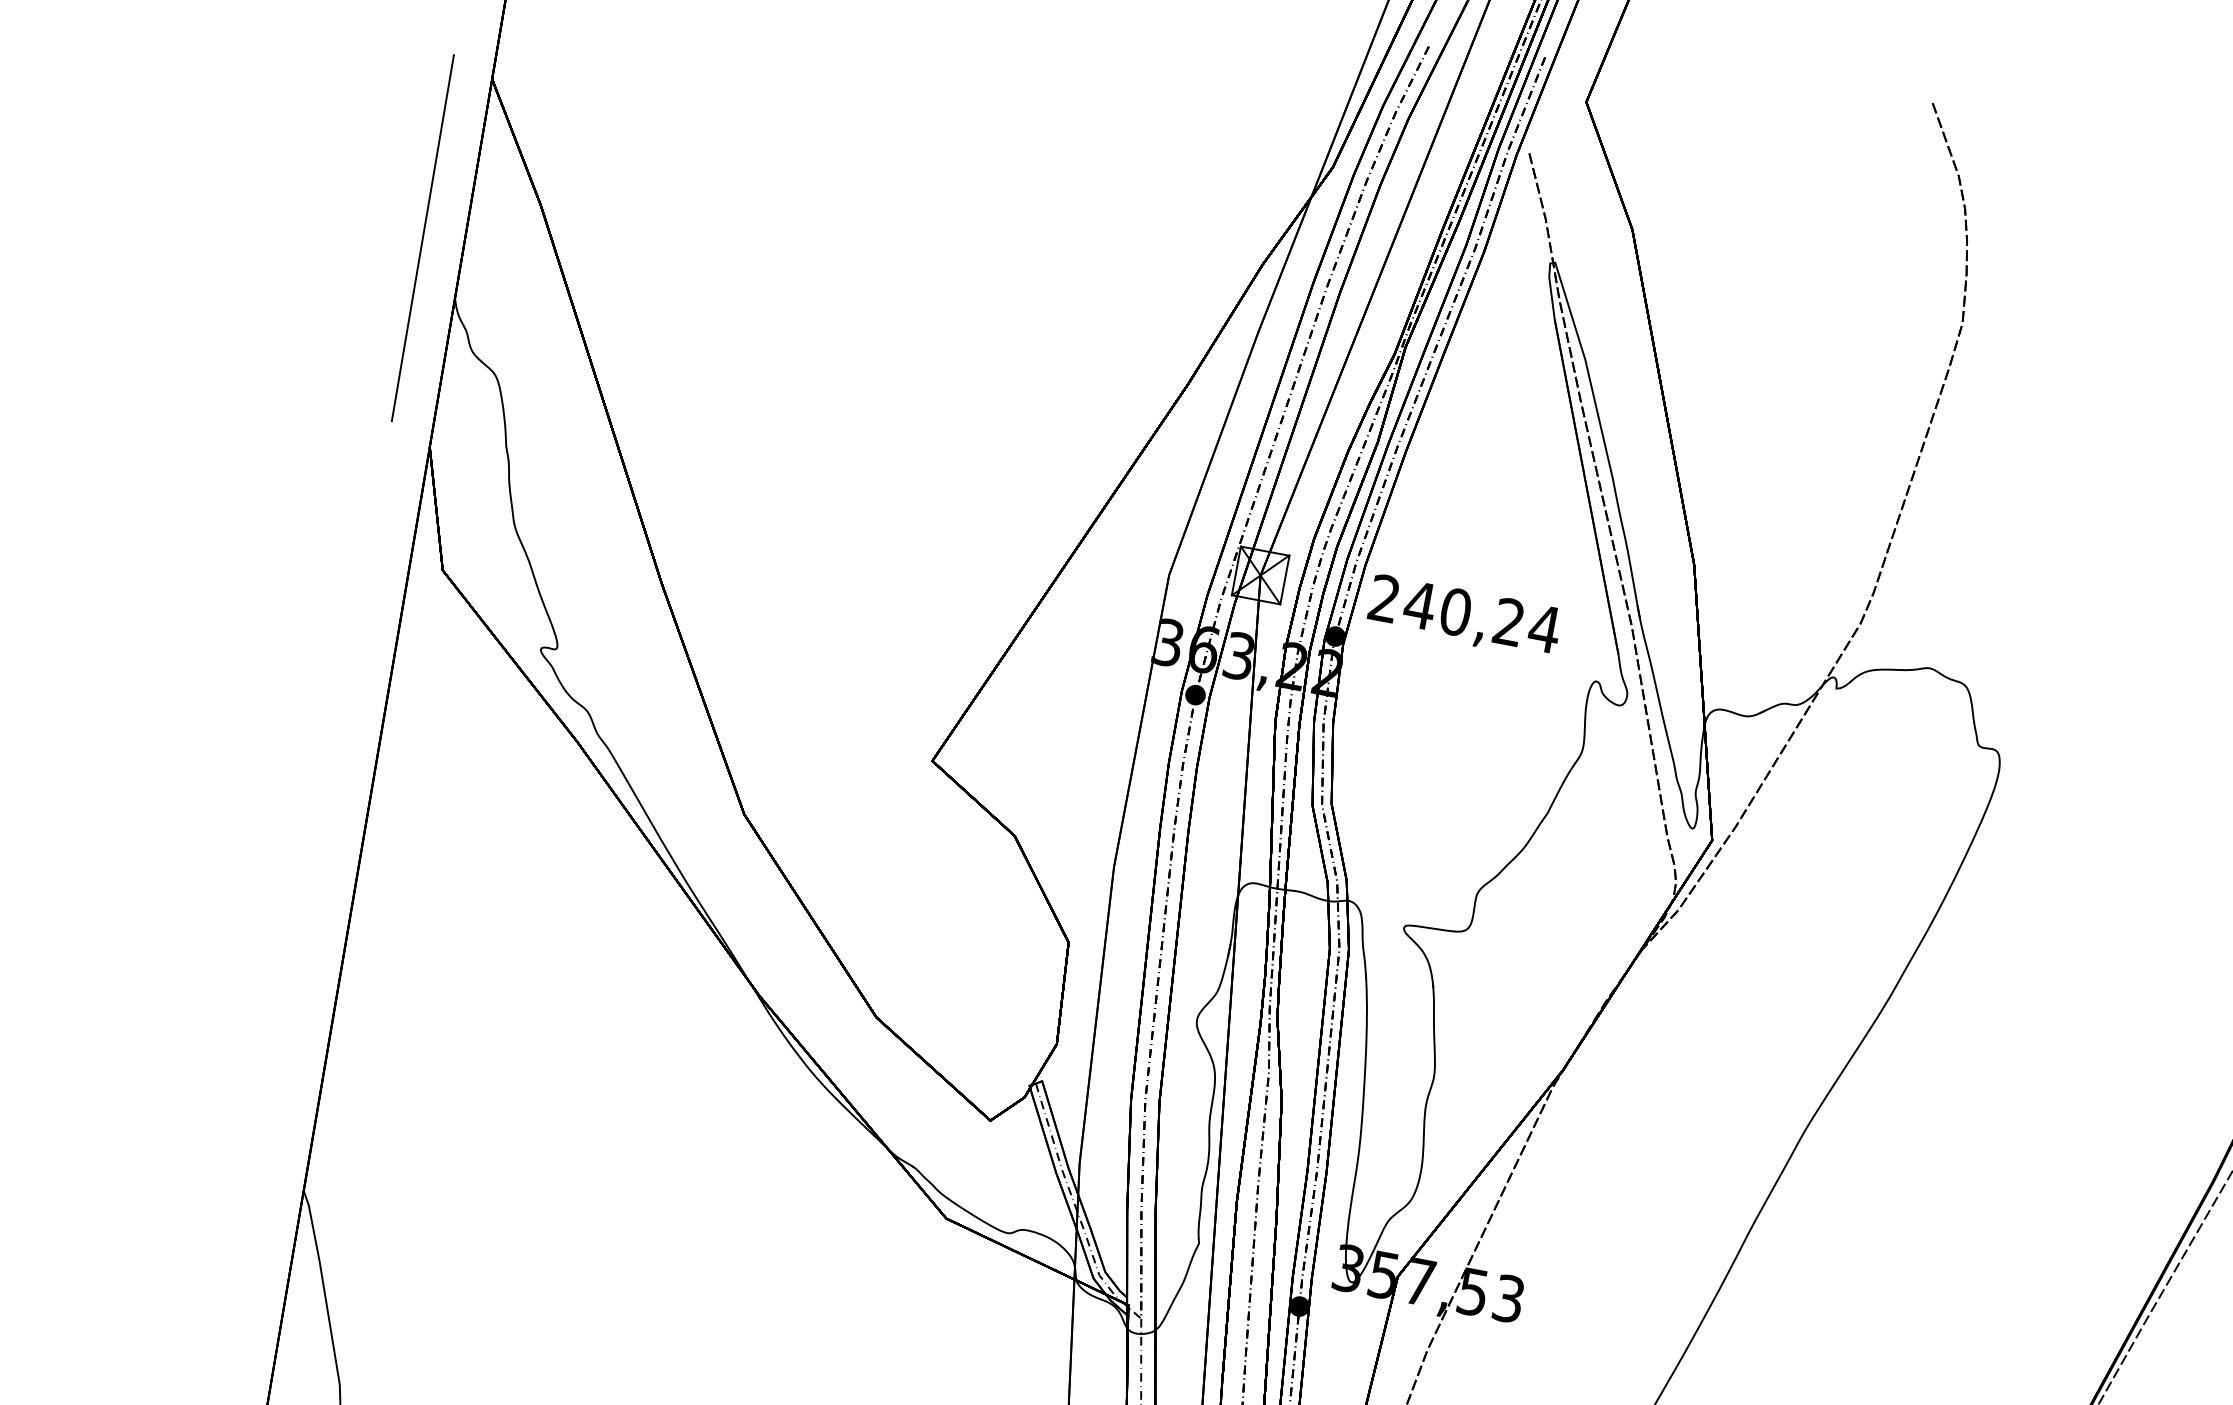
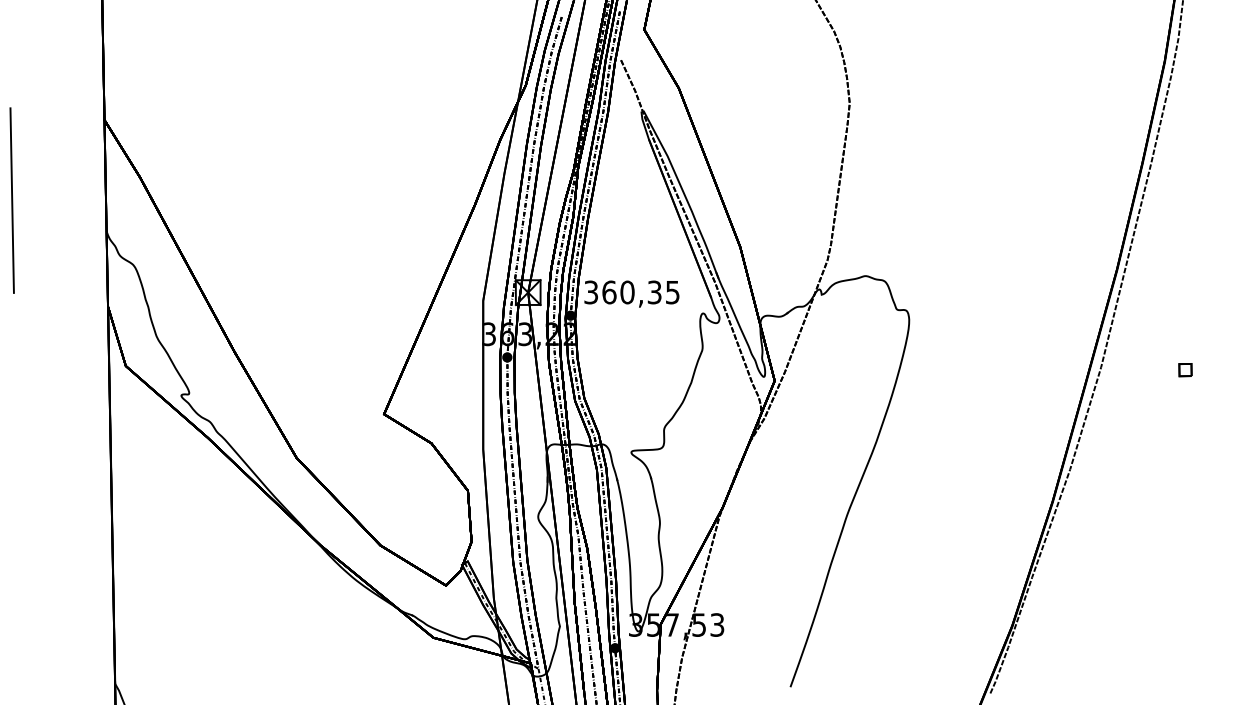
line: (421, 237) -> (11, 200), moved
text: (1465, 614) -> (632, 292), 240,24 -> 360,35

